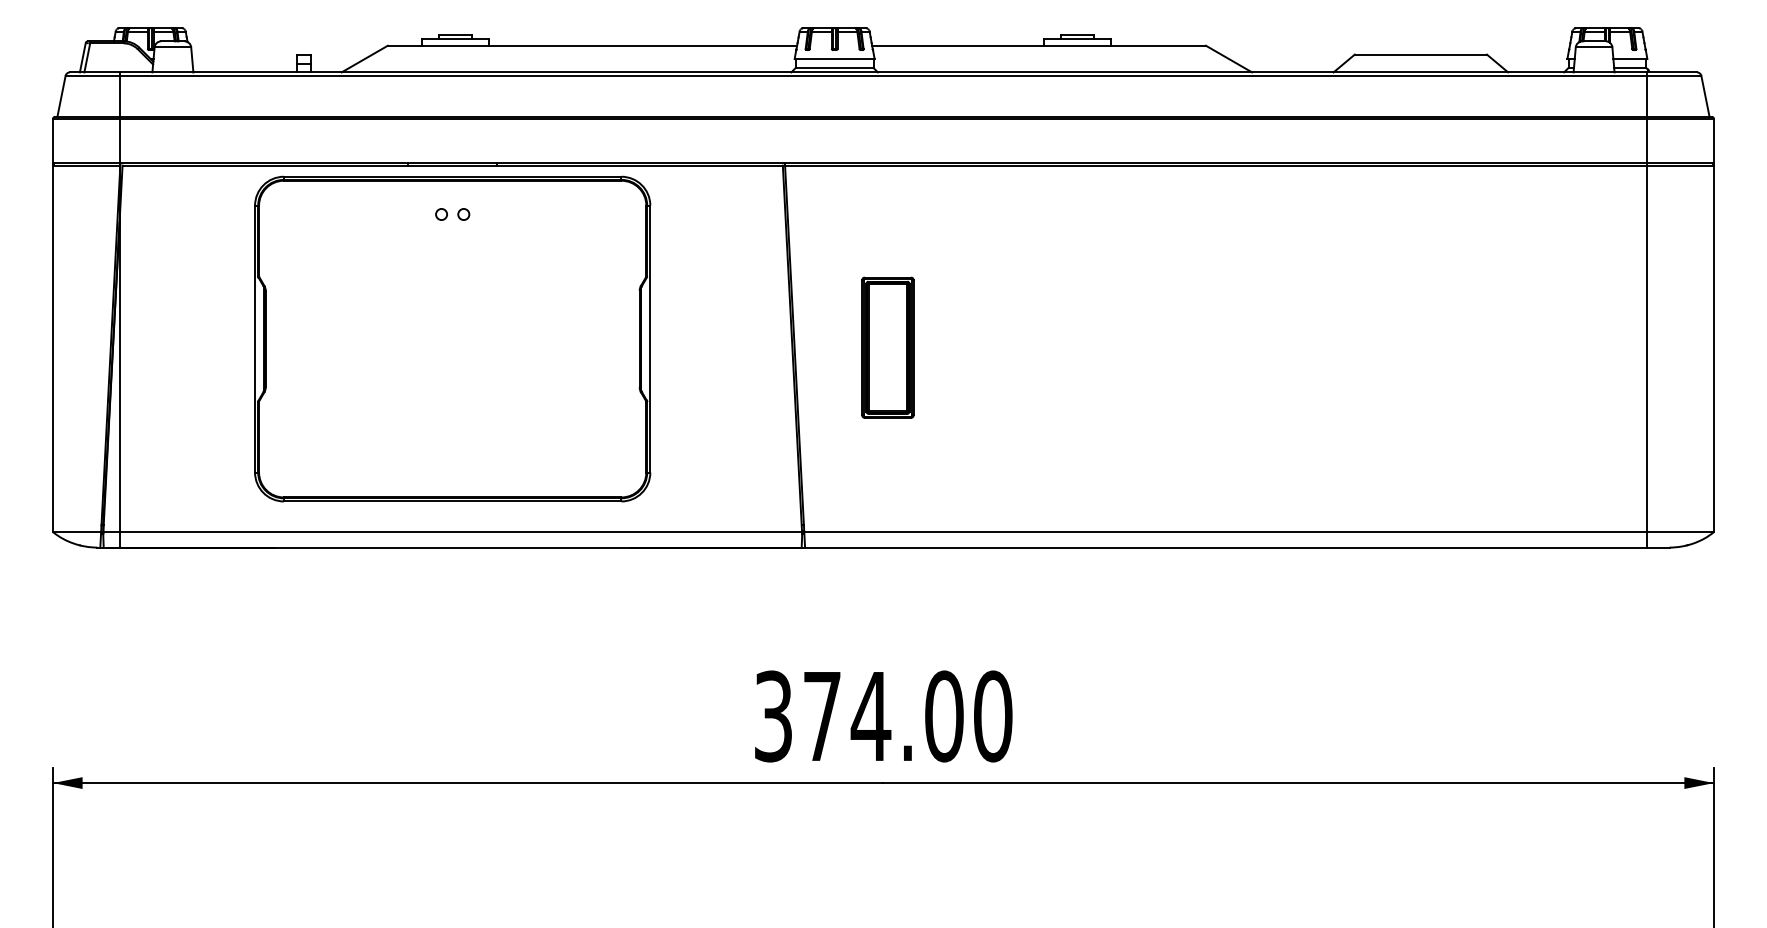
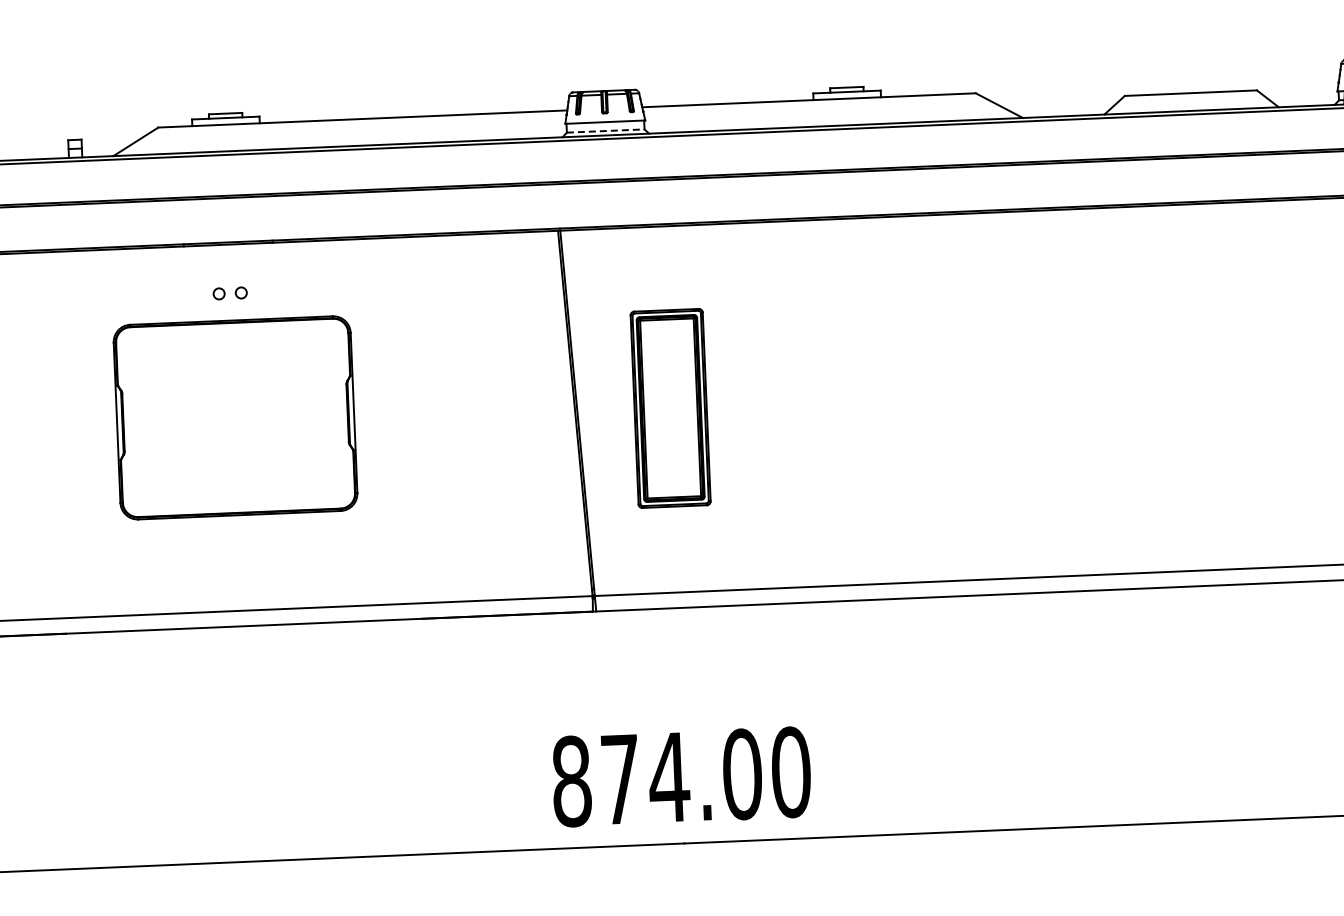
line: (834, 67) -> (605, 130), solid -> dashed
part: (452, 338) -> (235, 417), size x0.6
part: (887, 347) -> (670, 408), size x1.4
text: (773, 716) -> (571, 781), 374.00 -> 874.00

